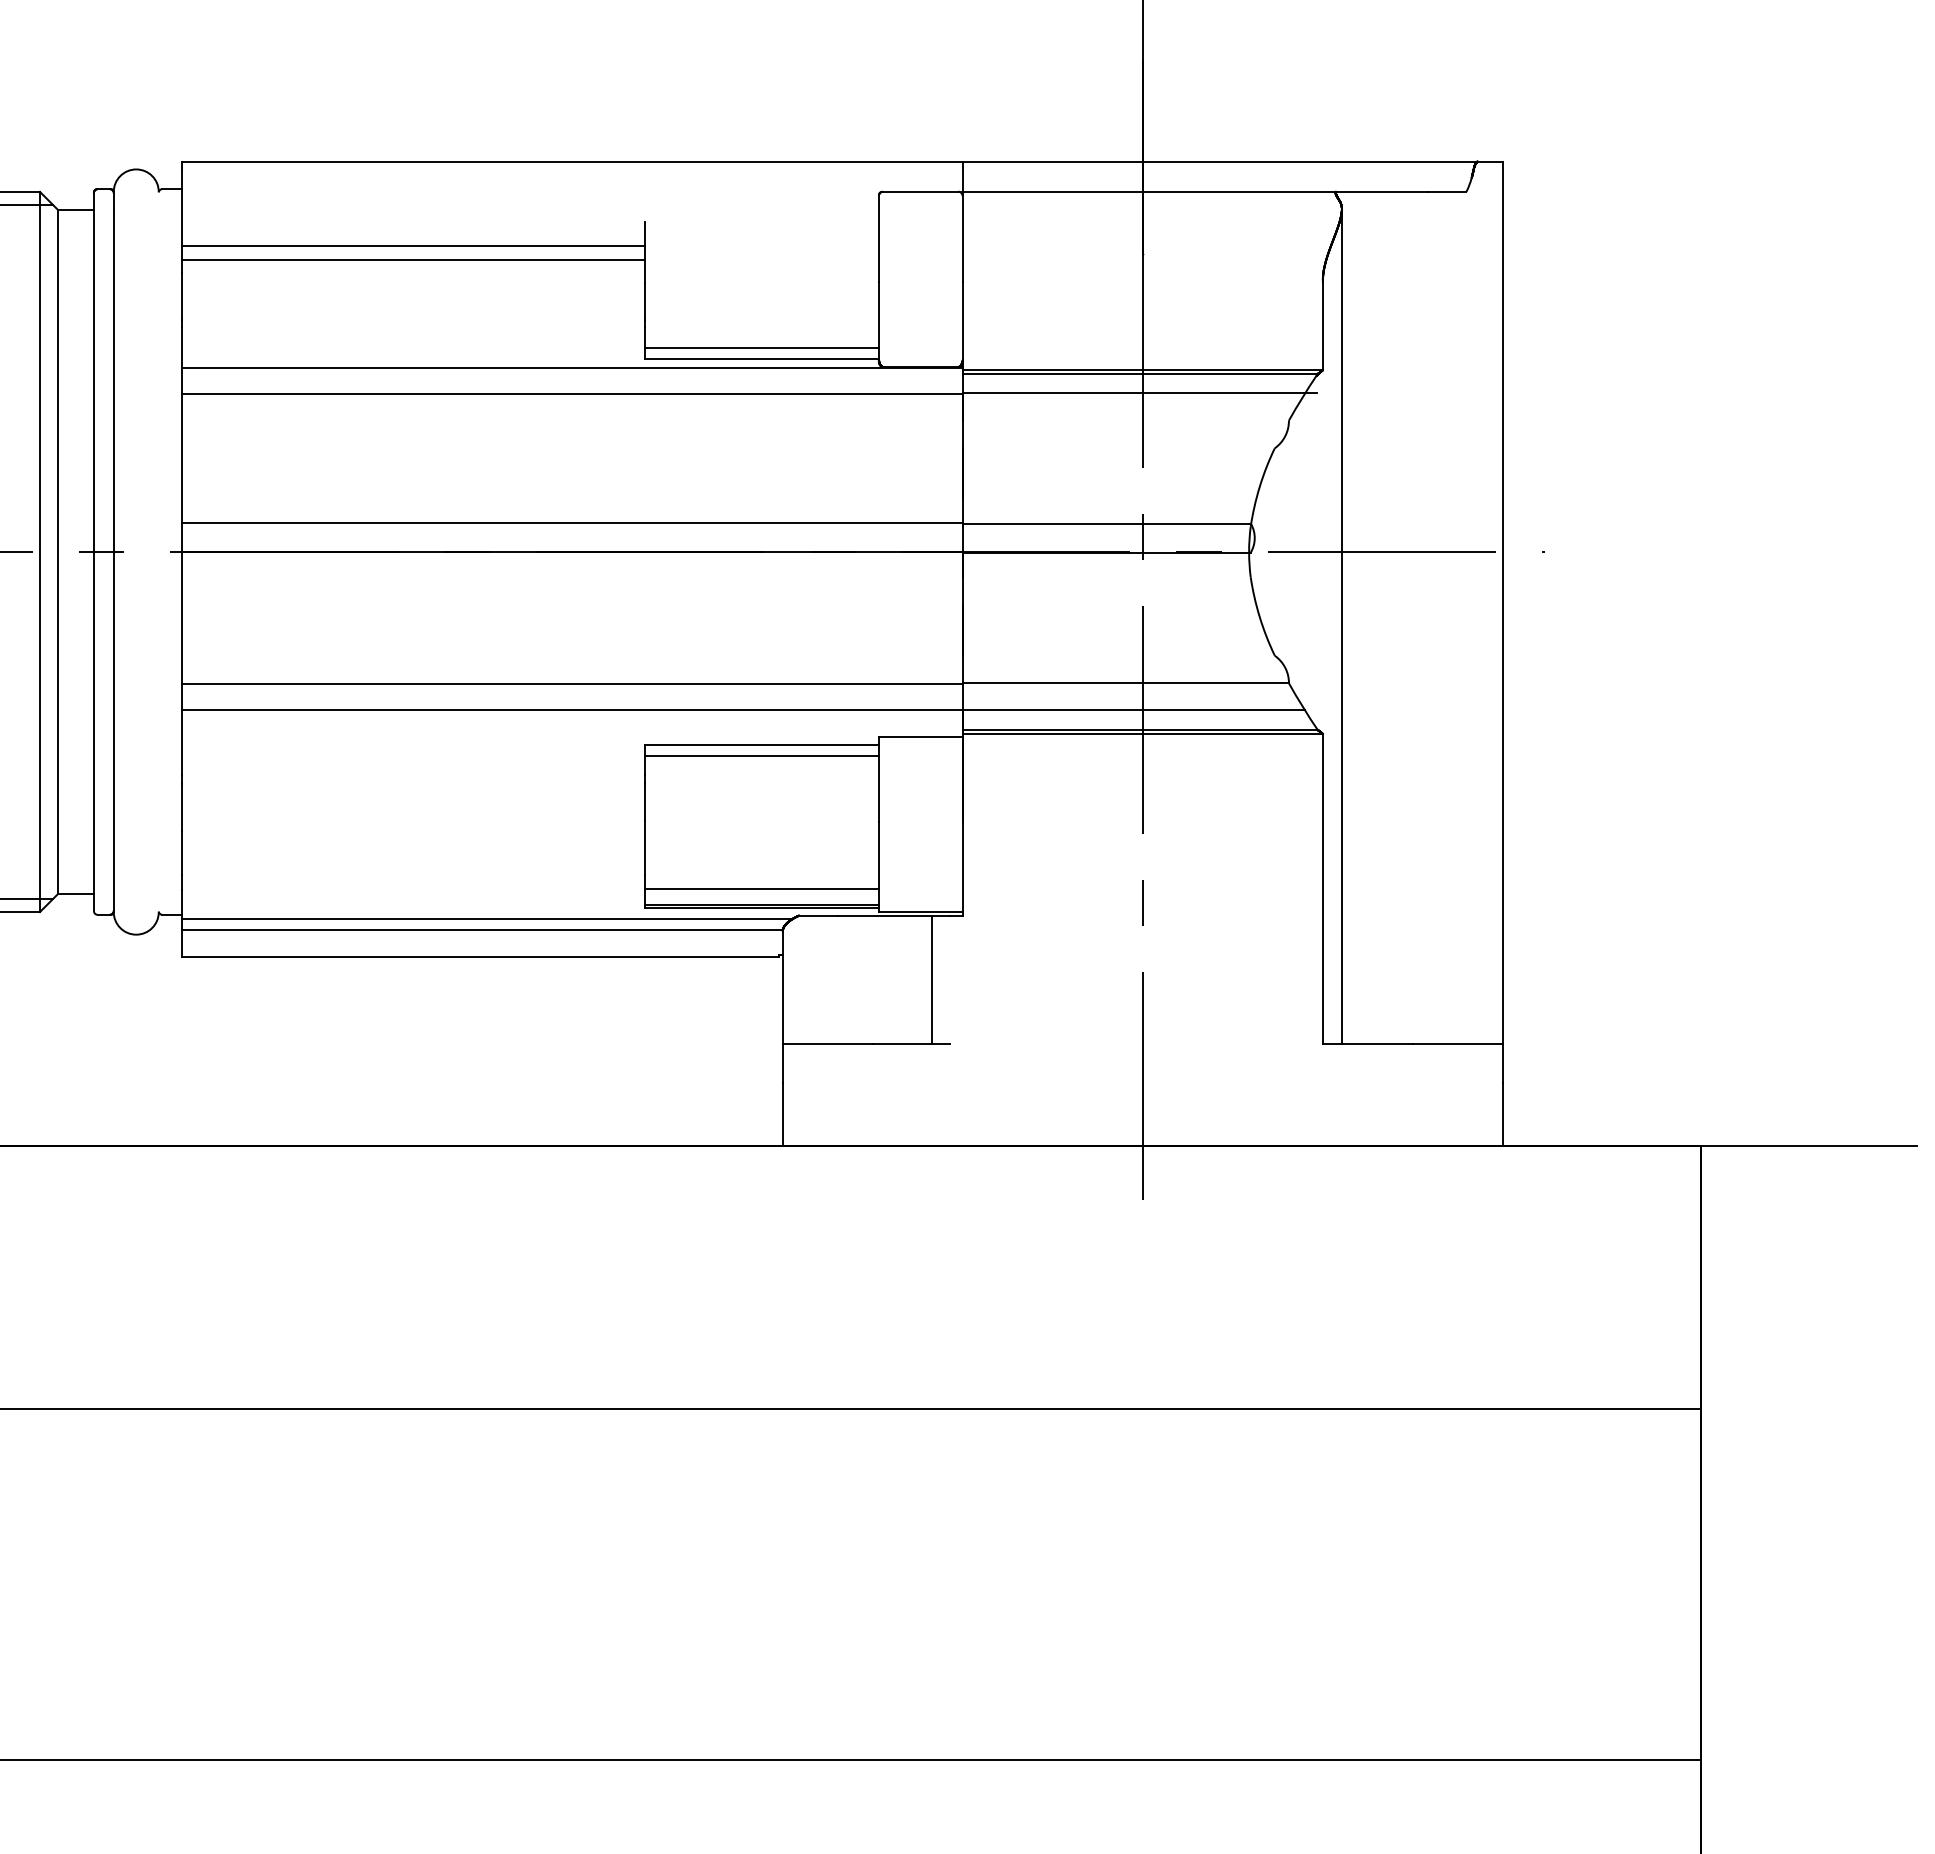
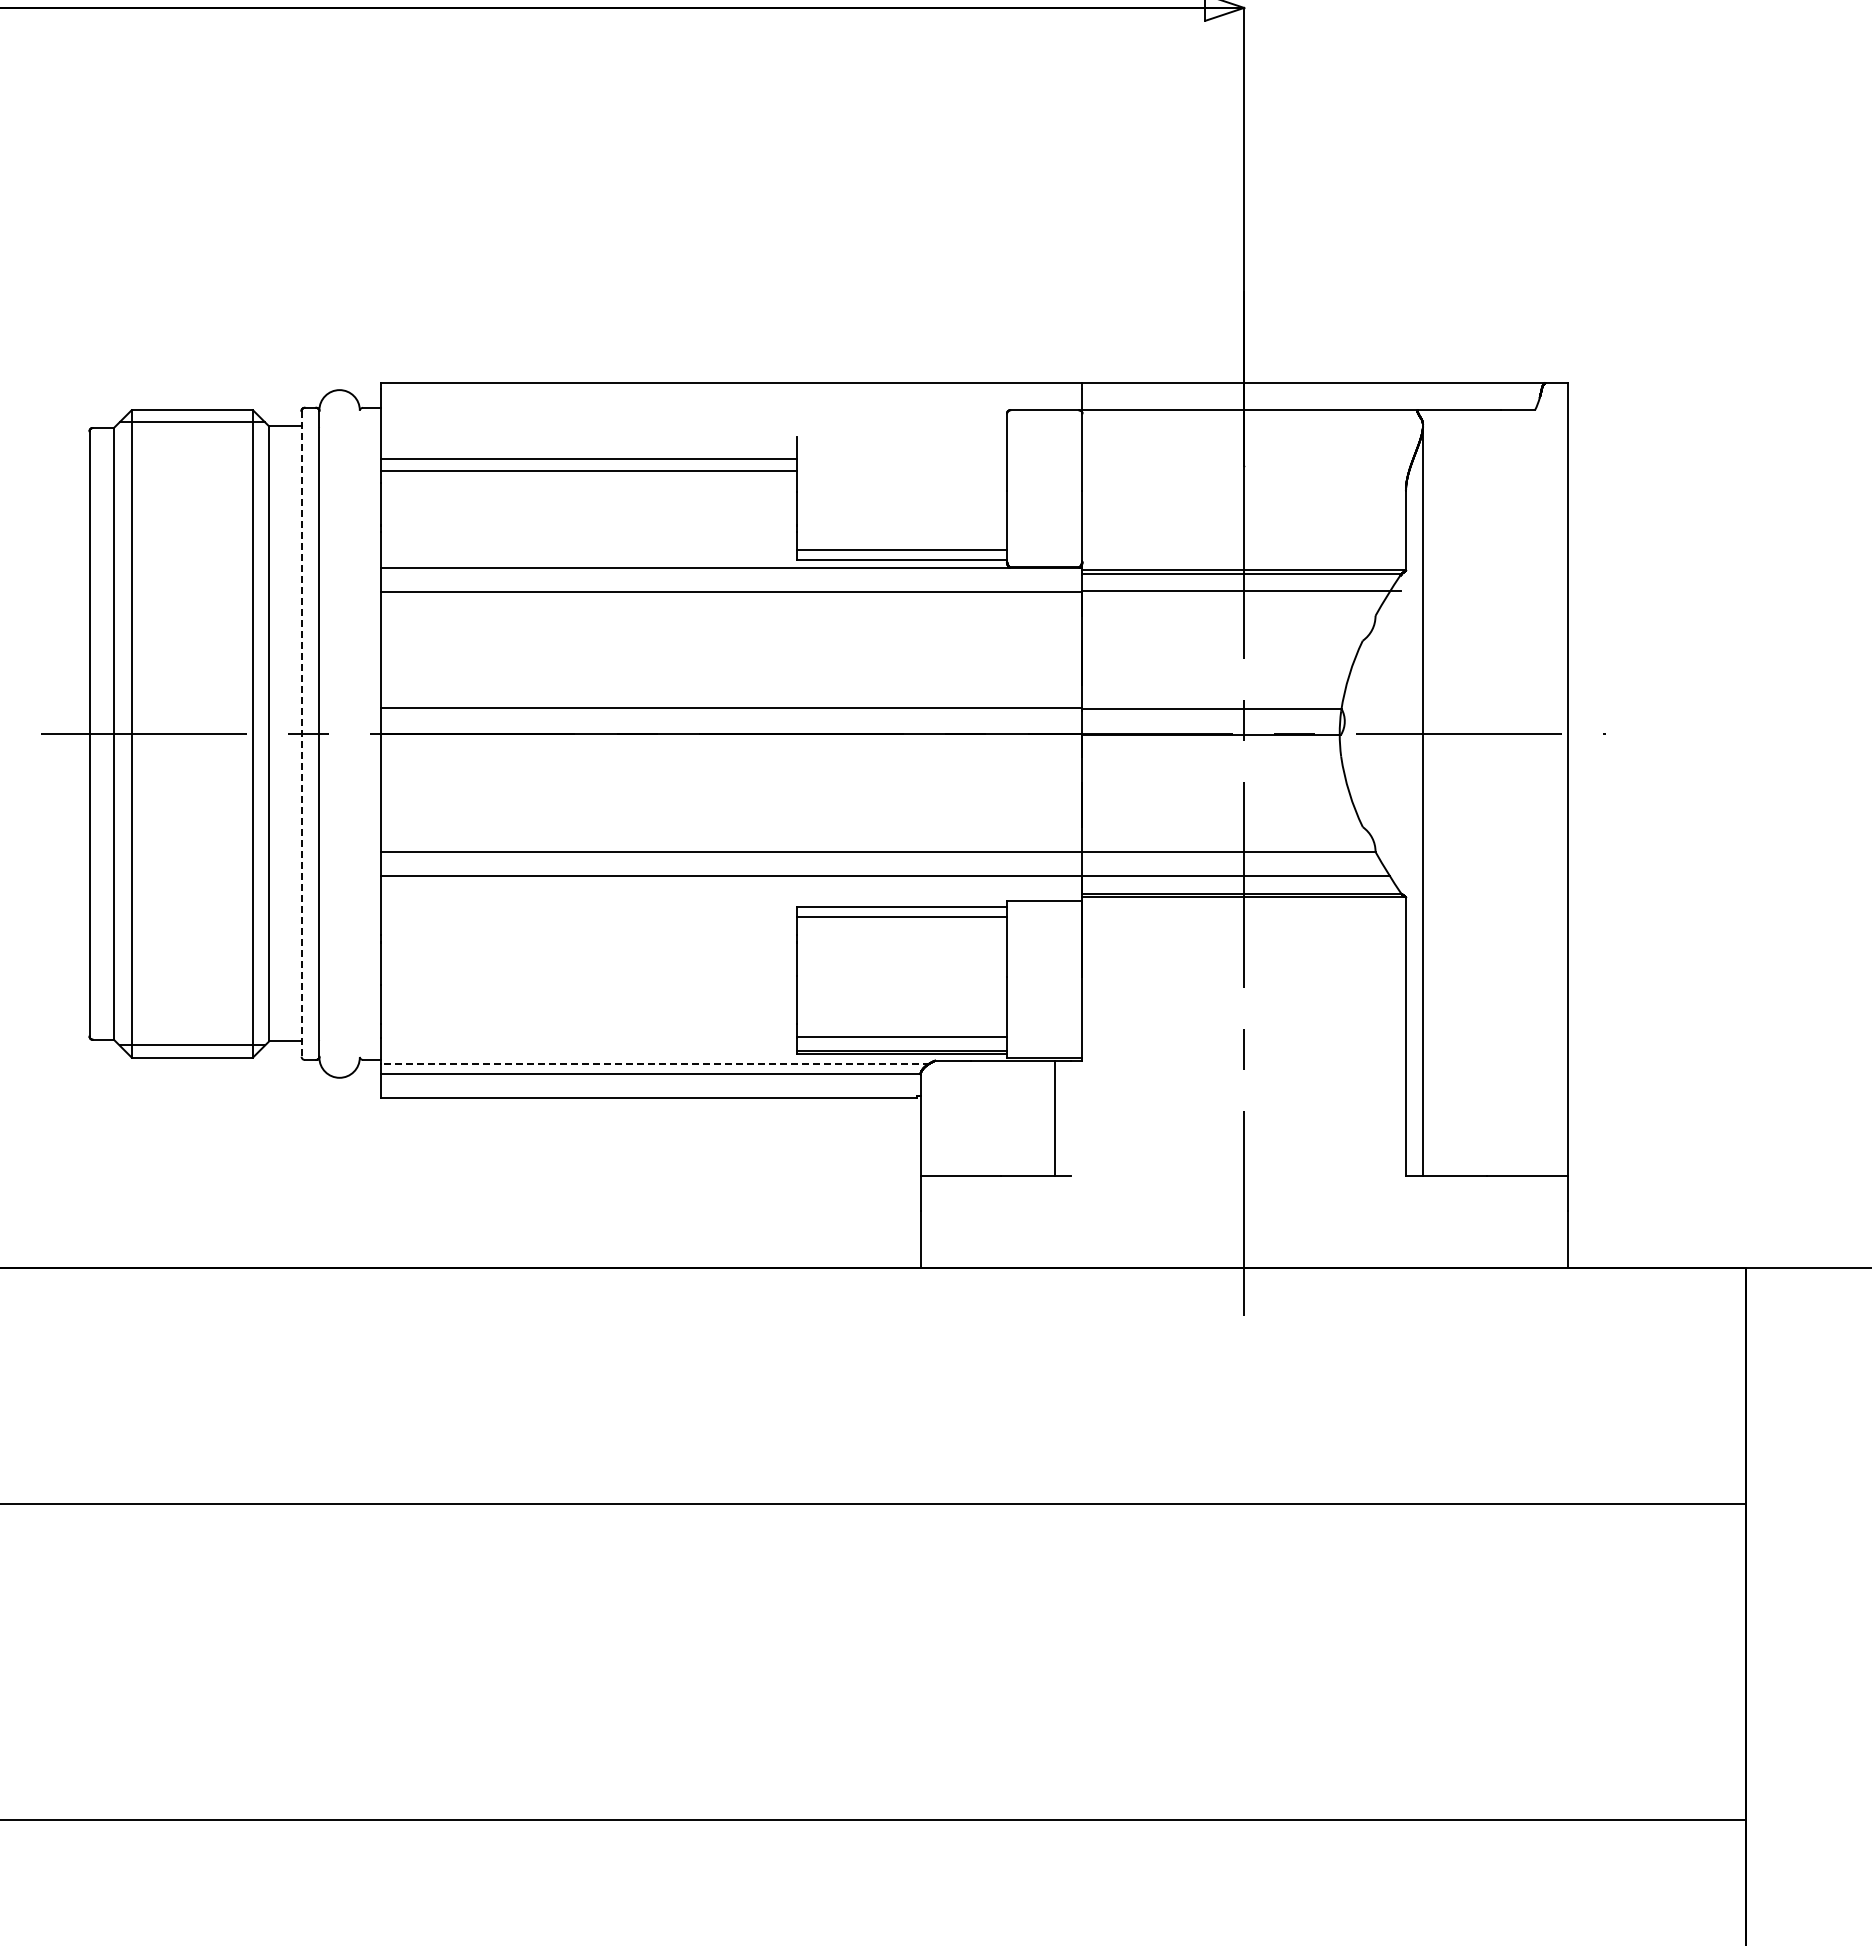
line: (93, 551) -> (301, 733), solid -> dashed
line: (486, 918) -> (654, 1063), solid -> dashed

